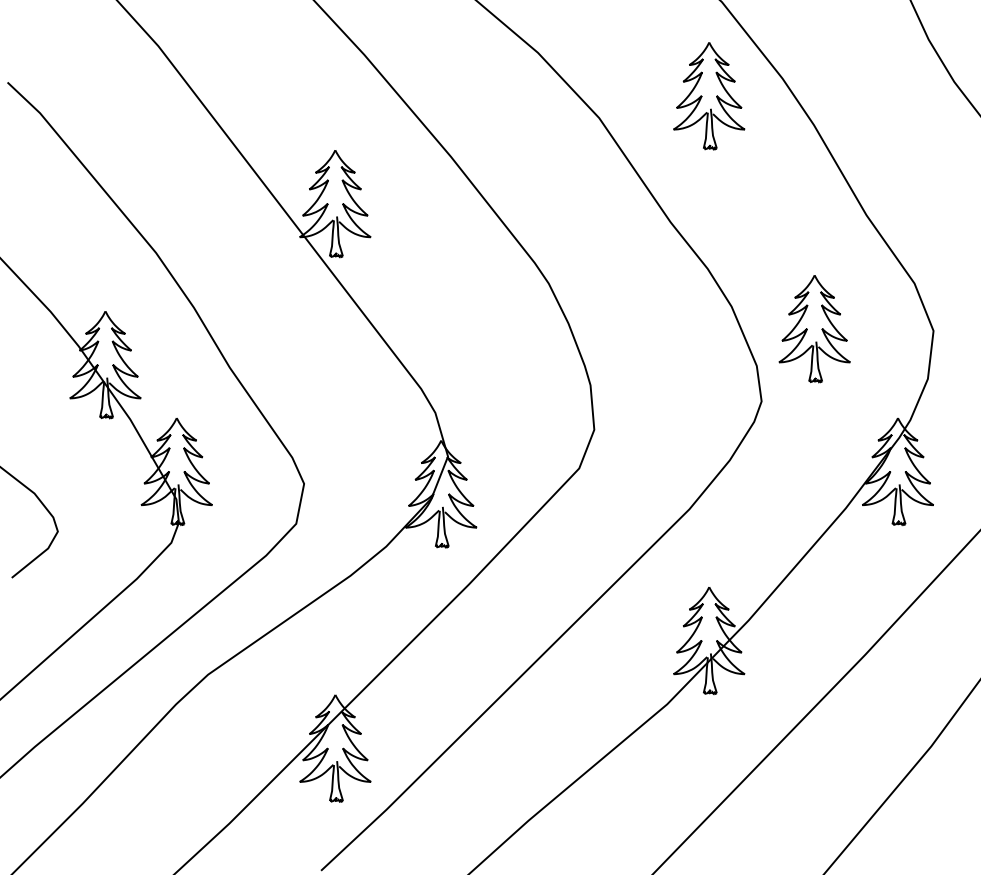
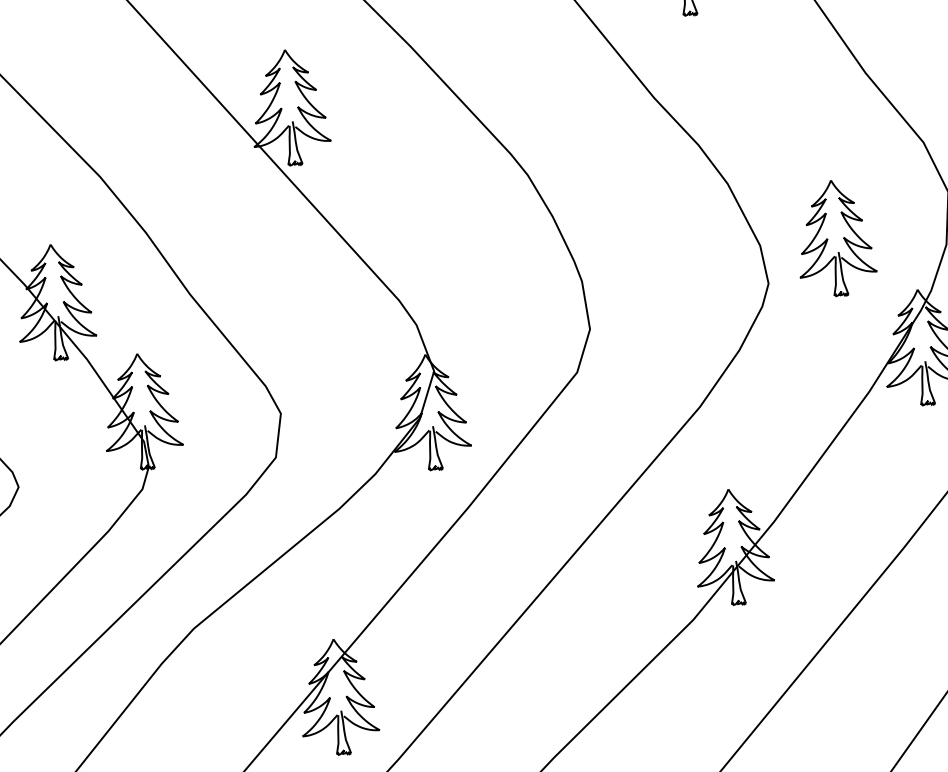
part: (814, 329) -> (835, 239), moved

